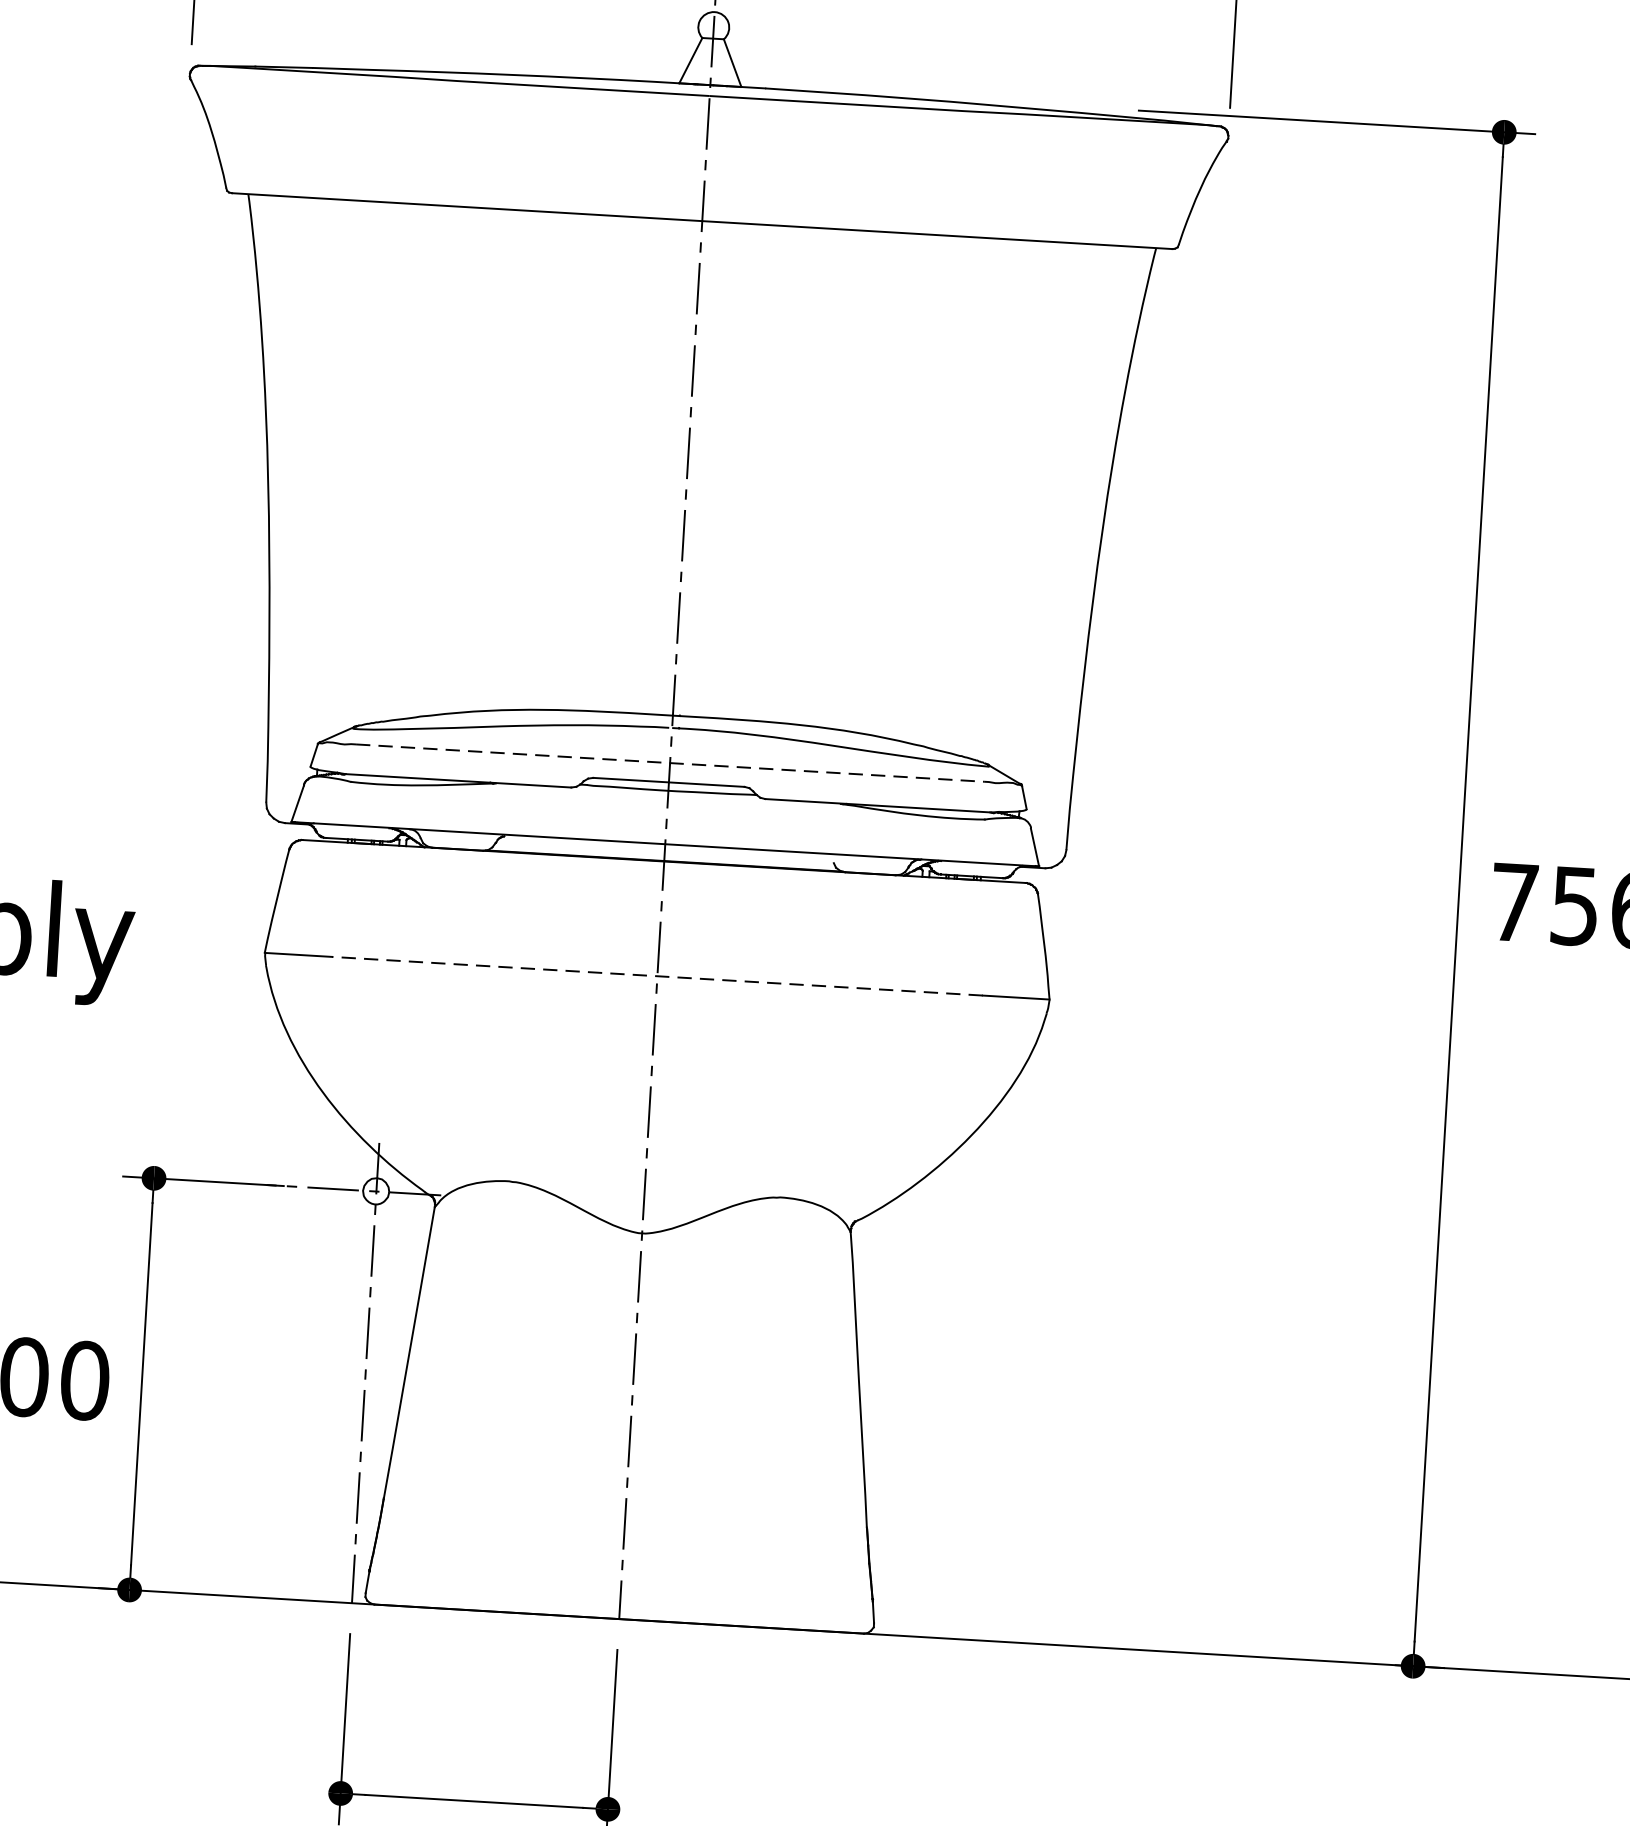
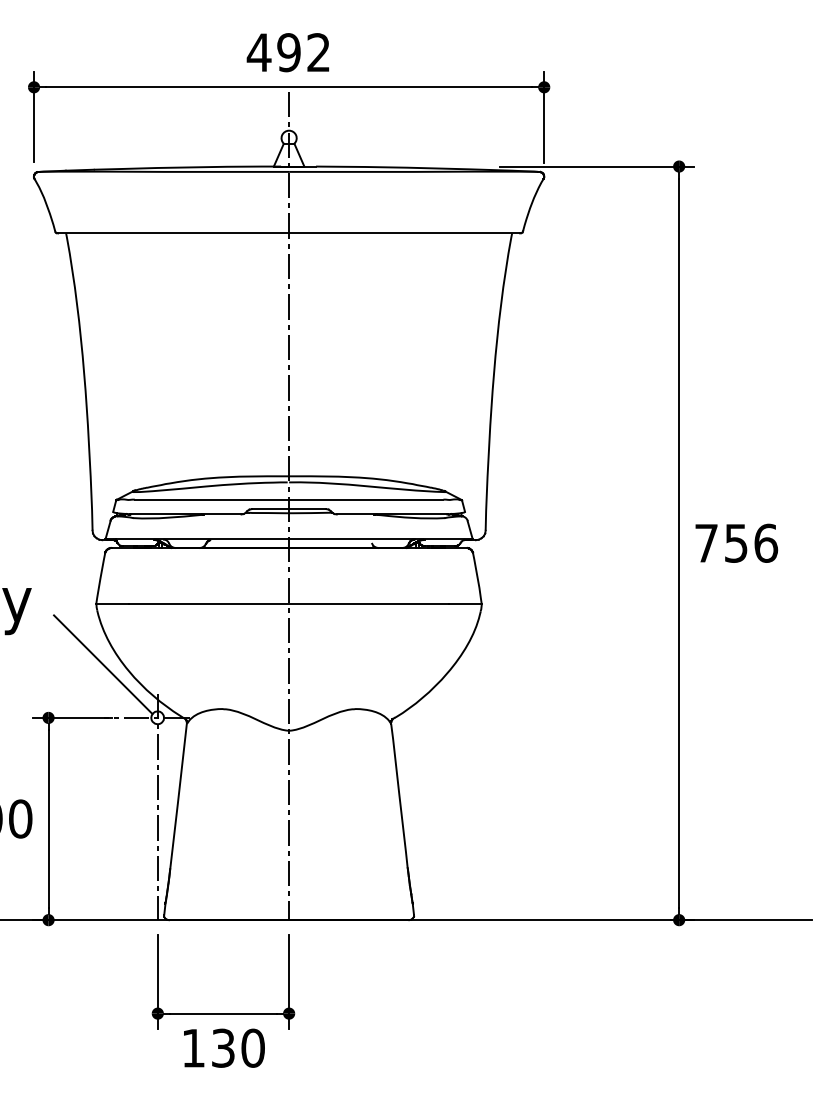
line: (670, 762) -> (289, 499), dashed -> solid
line: (658, 976) -> (289, 604), dashed -> solid
line: (272, 1076) -> (103, 664), added

